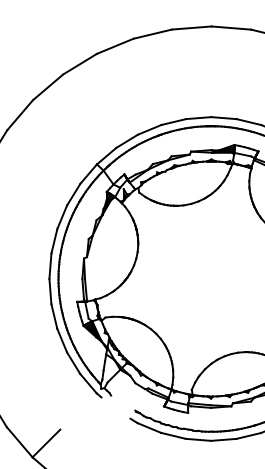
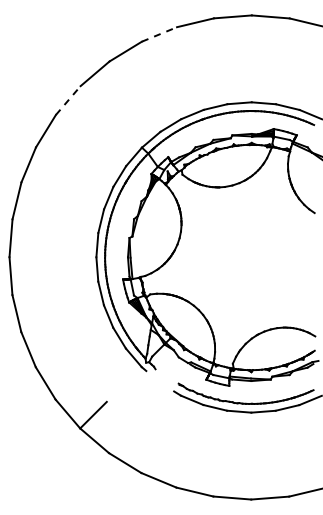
line: (115, 46) -> (159, 34), solid -> dashed
line: (20, 115) -> (68, 100), solid -> dashed

